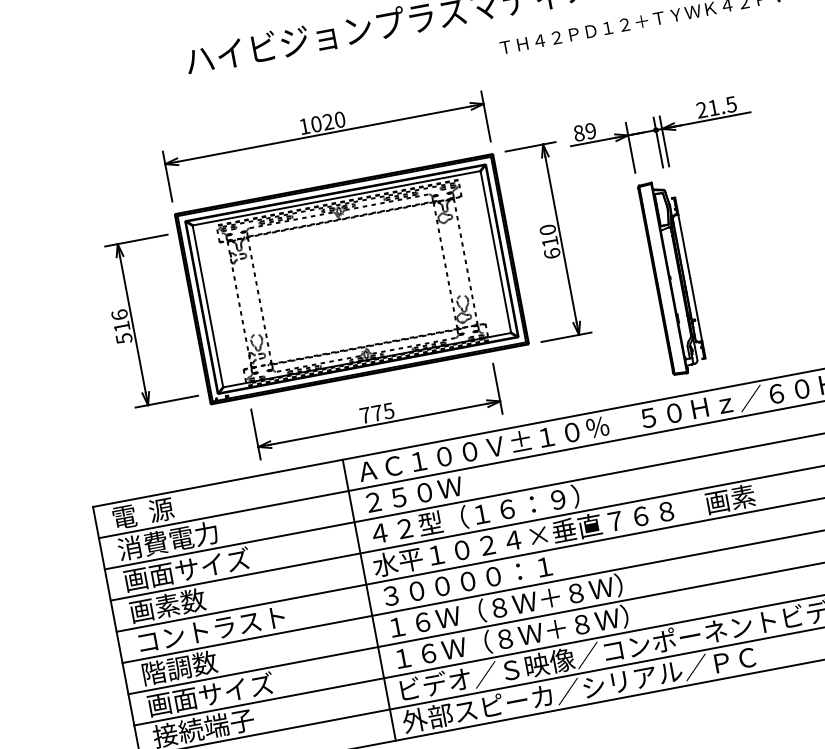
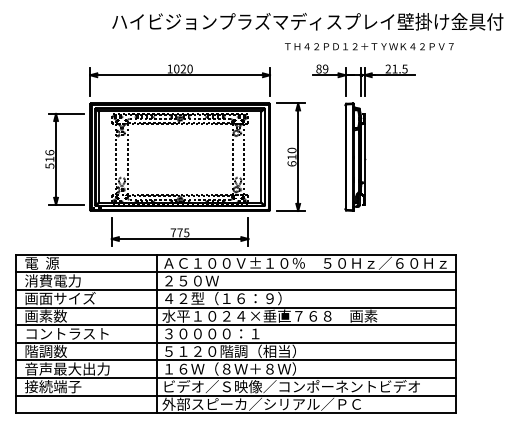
part: (680, 239) -> (363, 137), moved
text: (500, 607) -> (227, 351), １６Ｗ（８Ｗ＋８Ｗ） -> ５１２０階調（相当）
text: (223, 691) -> (67, 368), 画面サイズ -> 音声最大出力

